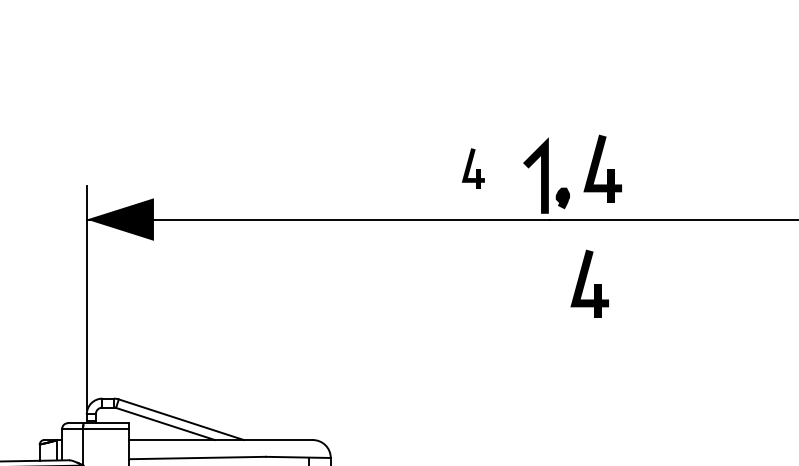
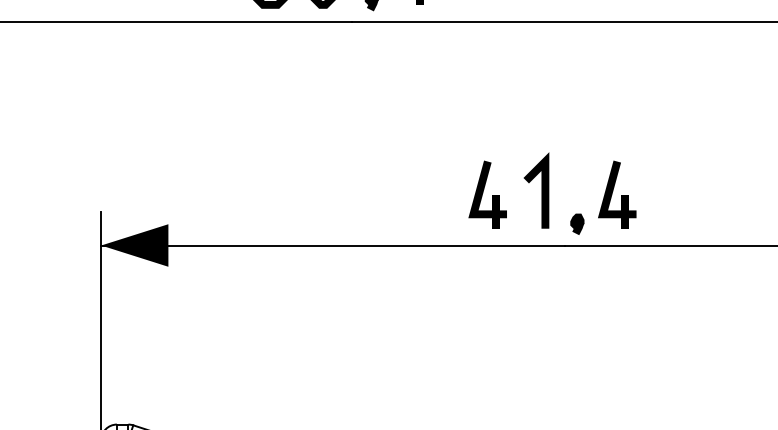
part: (473, 168) -> (487, 194), size x1.67
line: (541, 175) -> (541, 190), moved
part: (589, 283) -> (603, 309), removed

